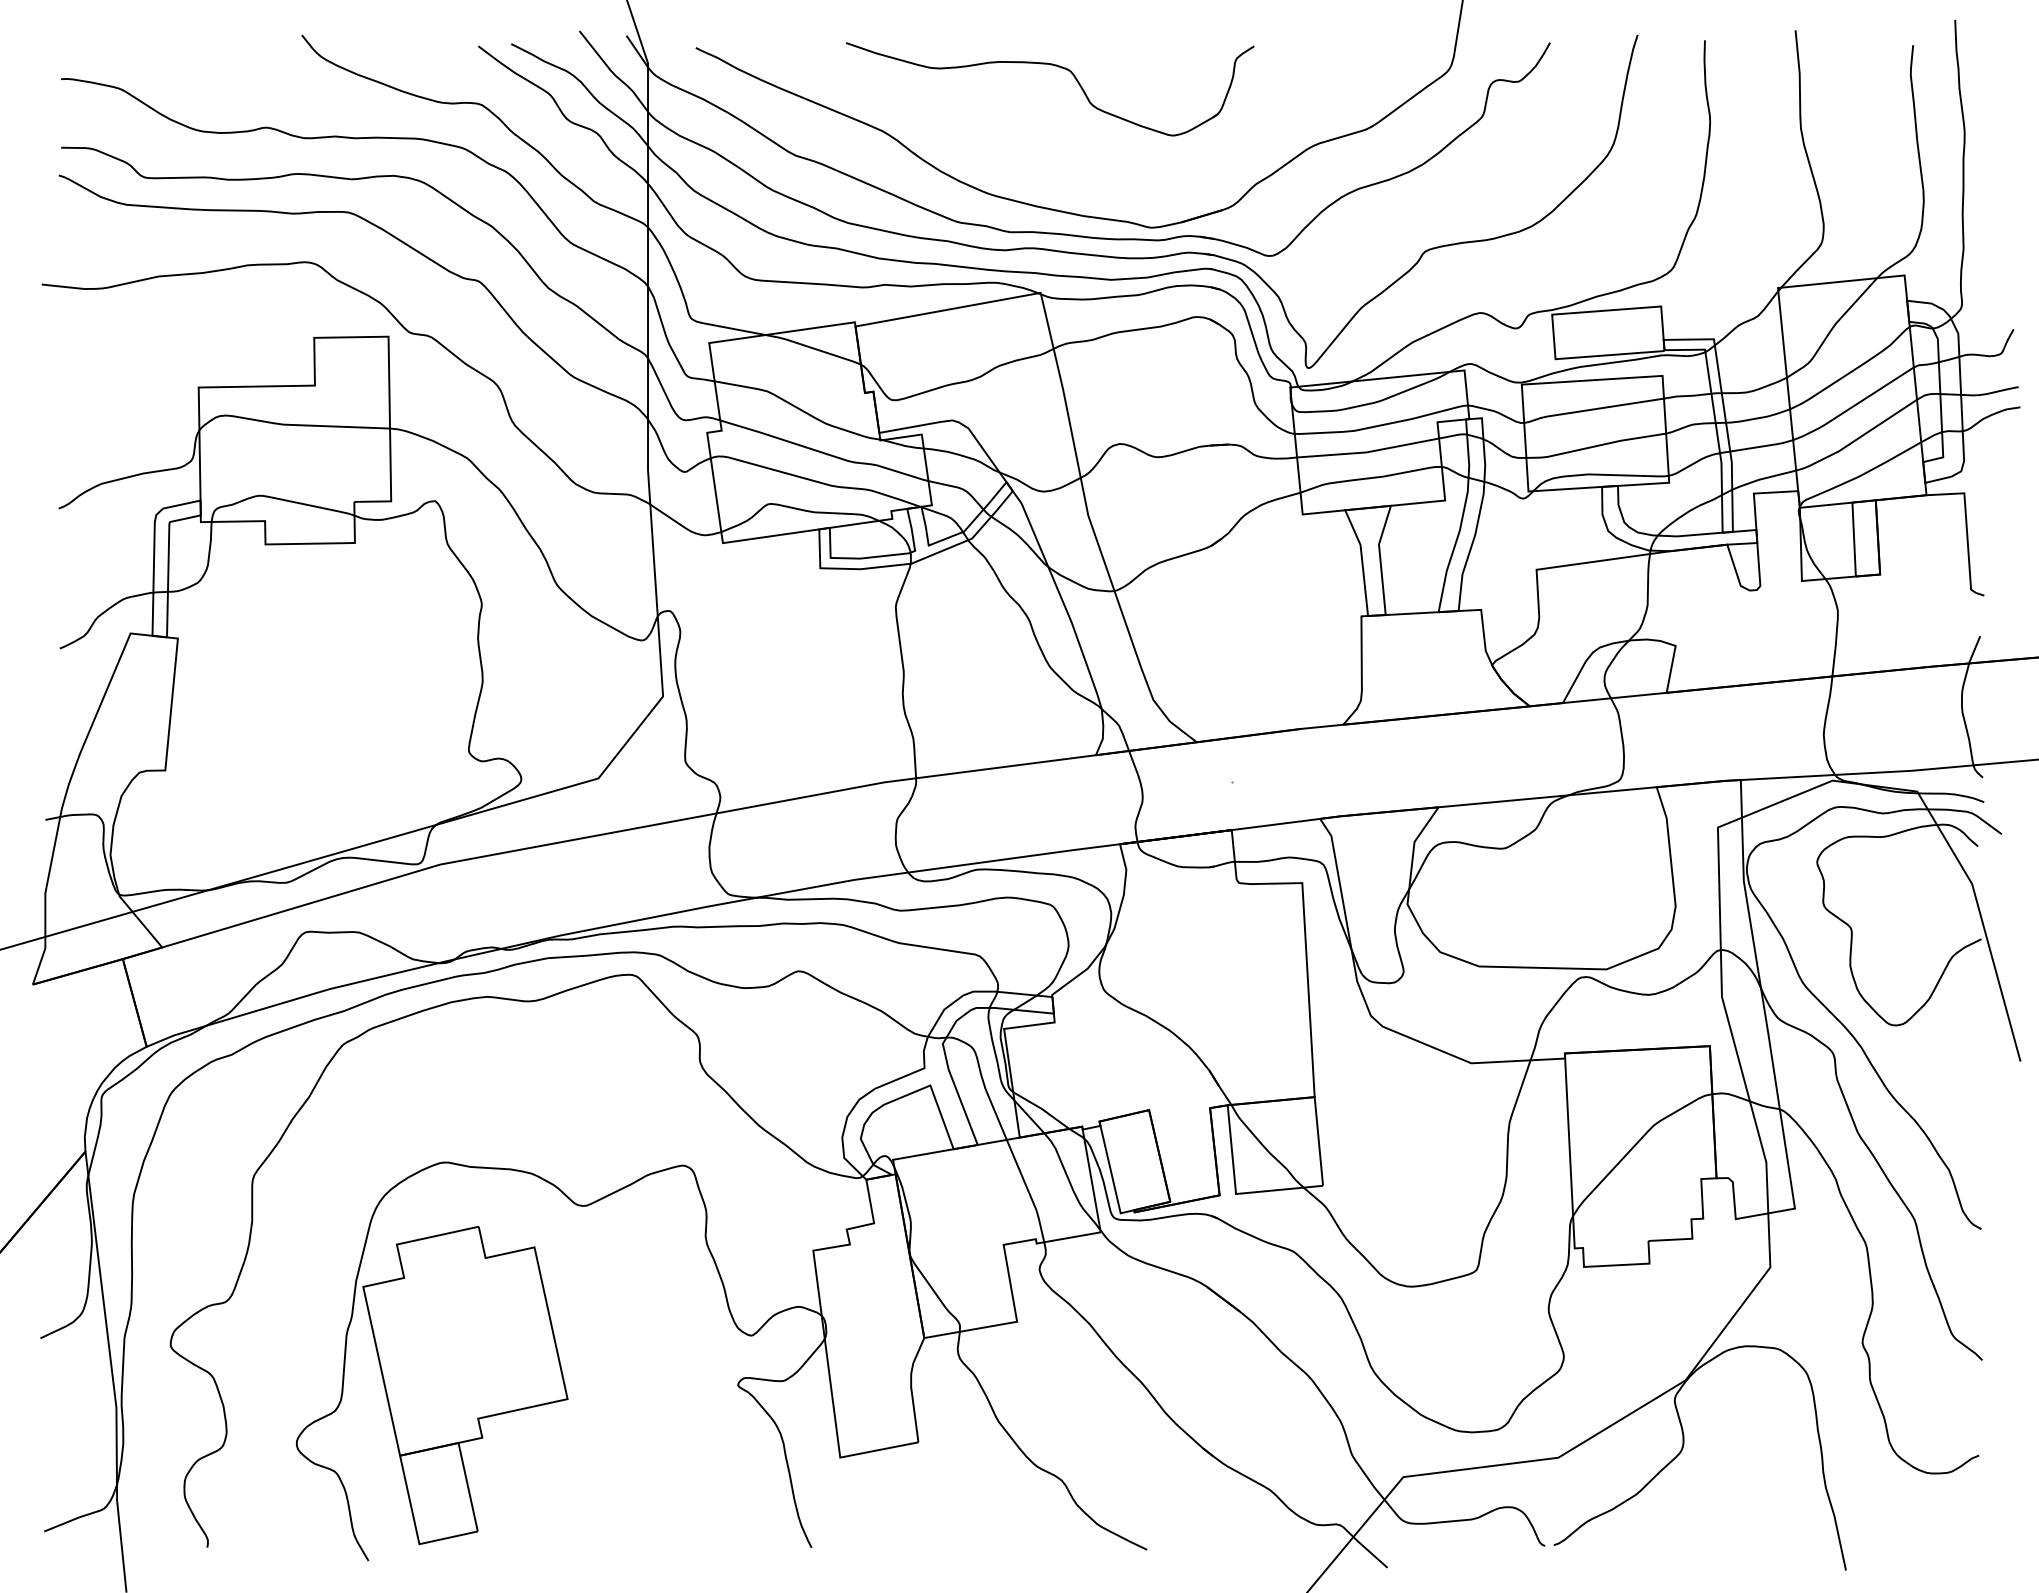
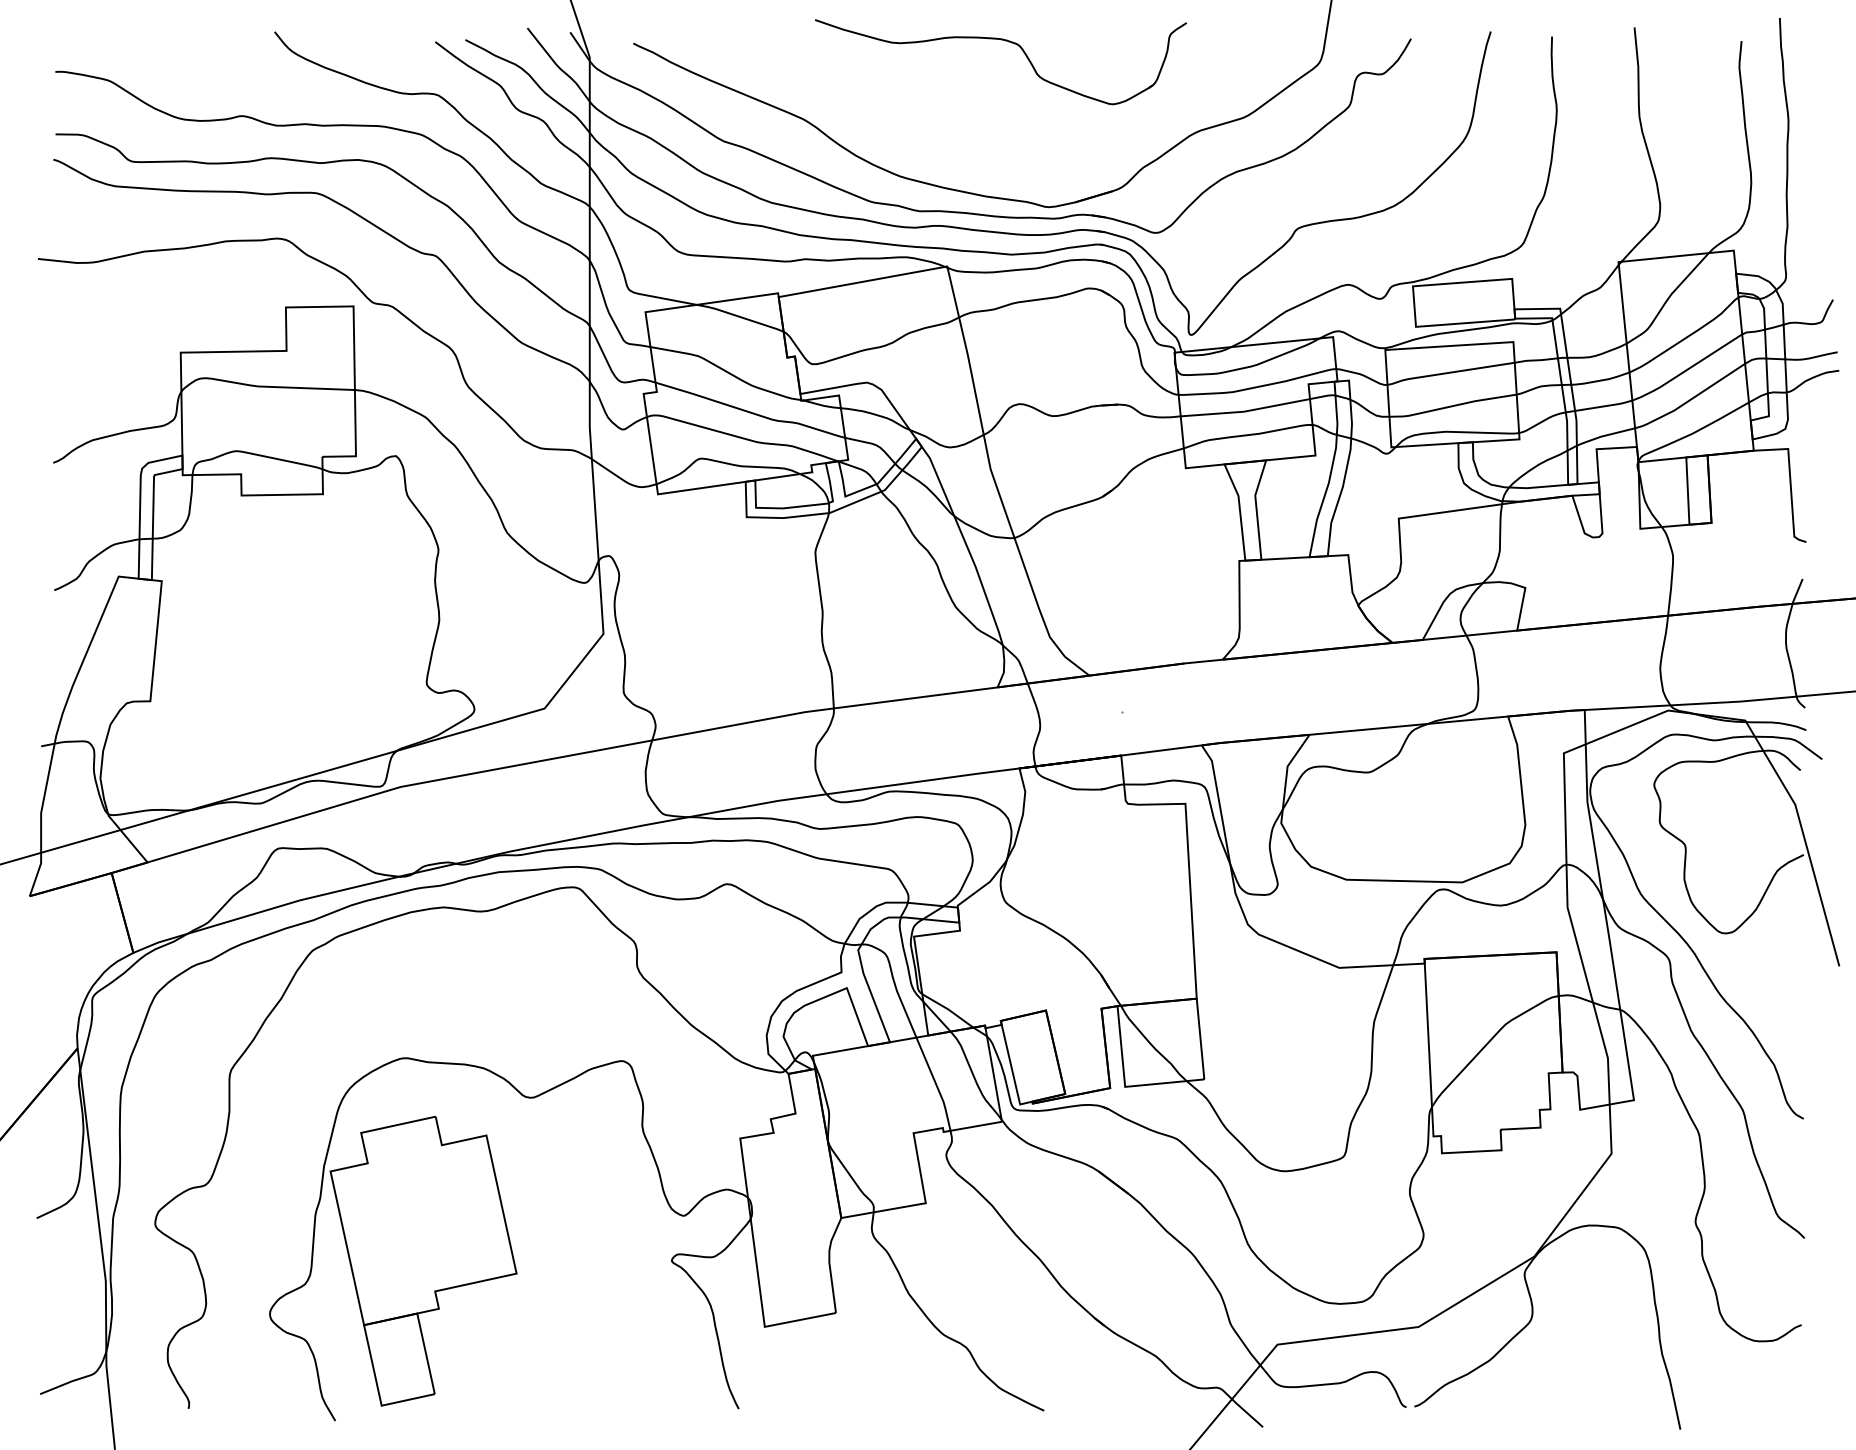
part: (1058, 67) -> (1008, 42), moved

